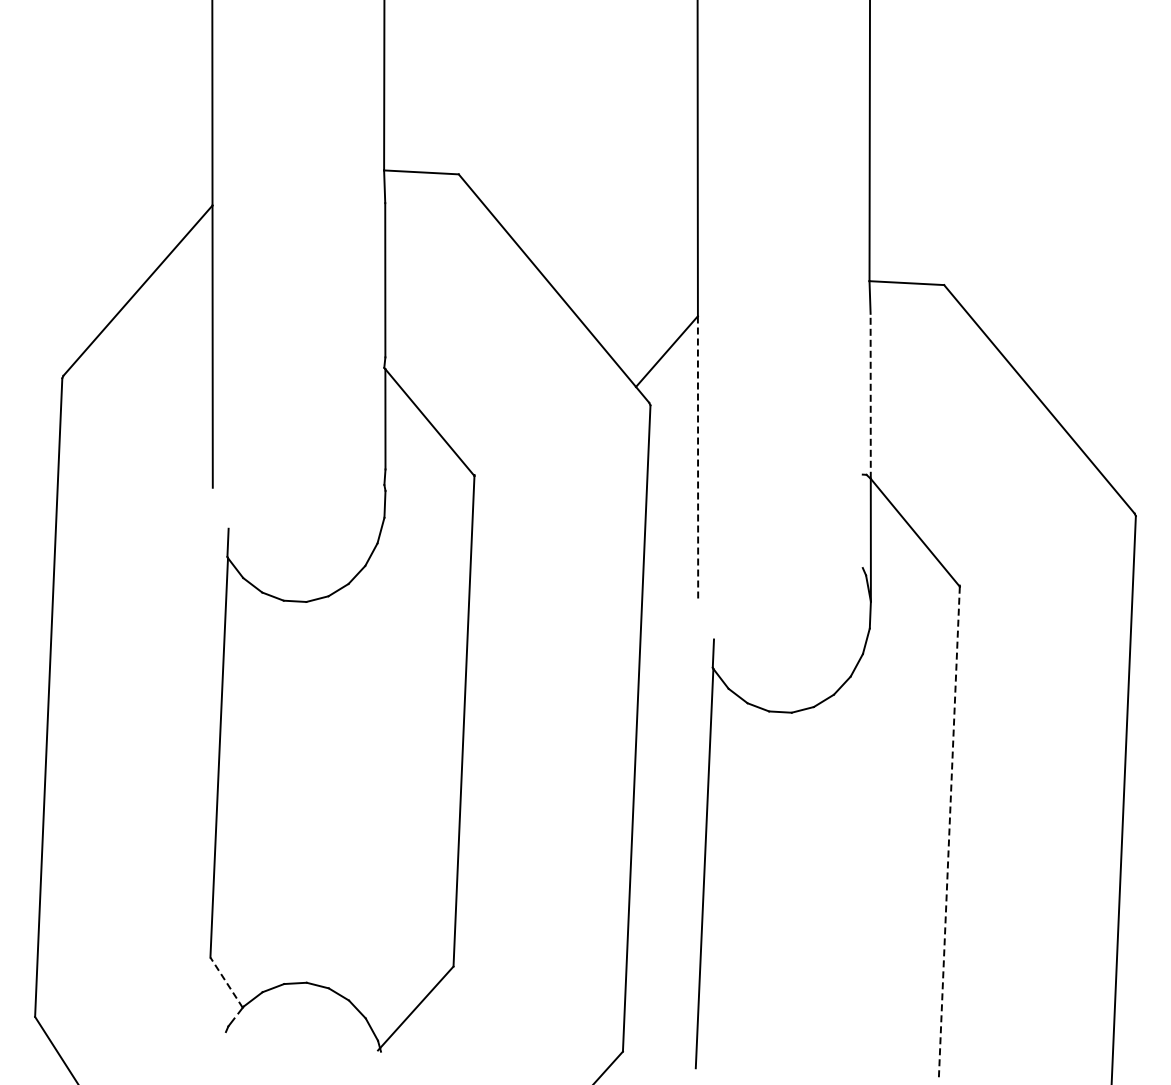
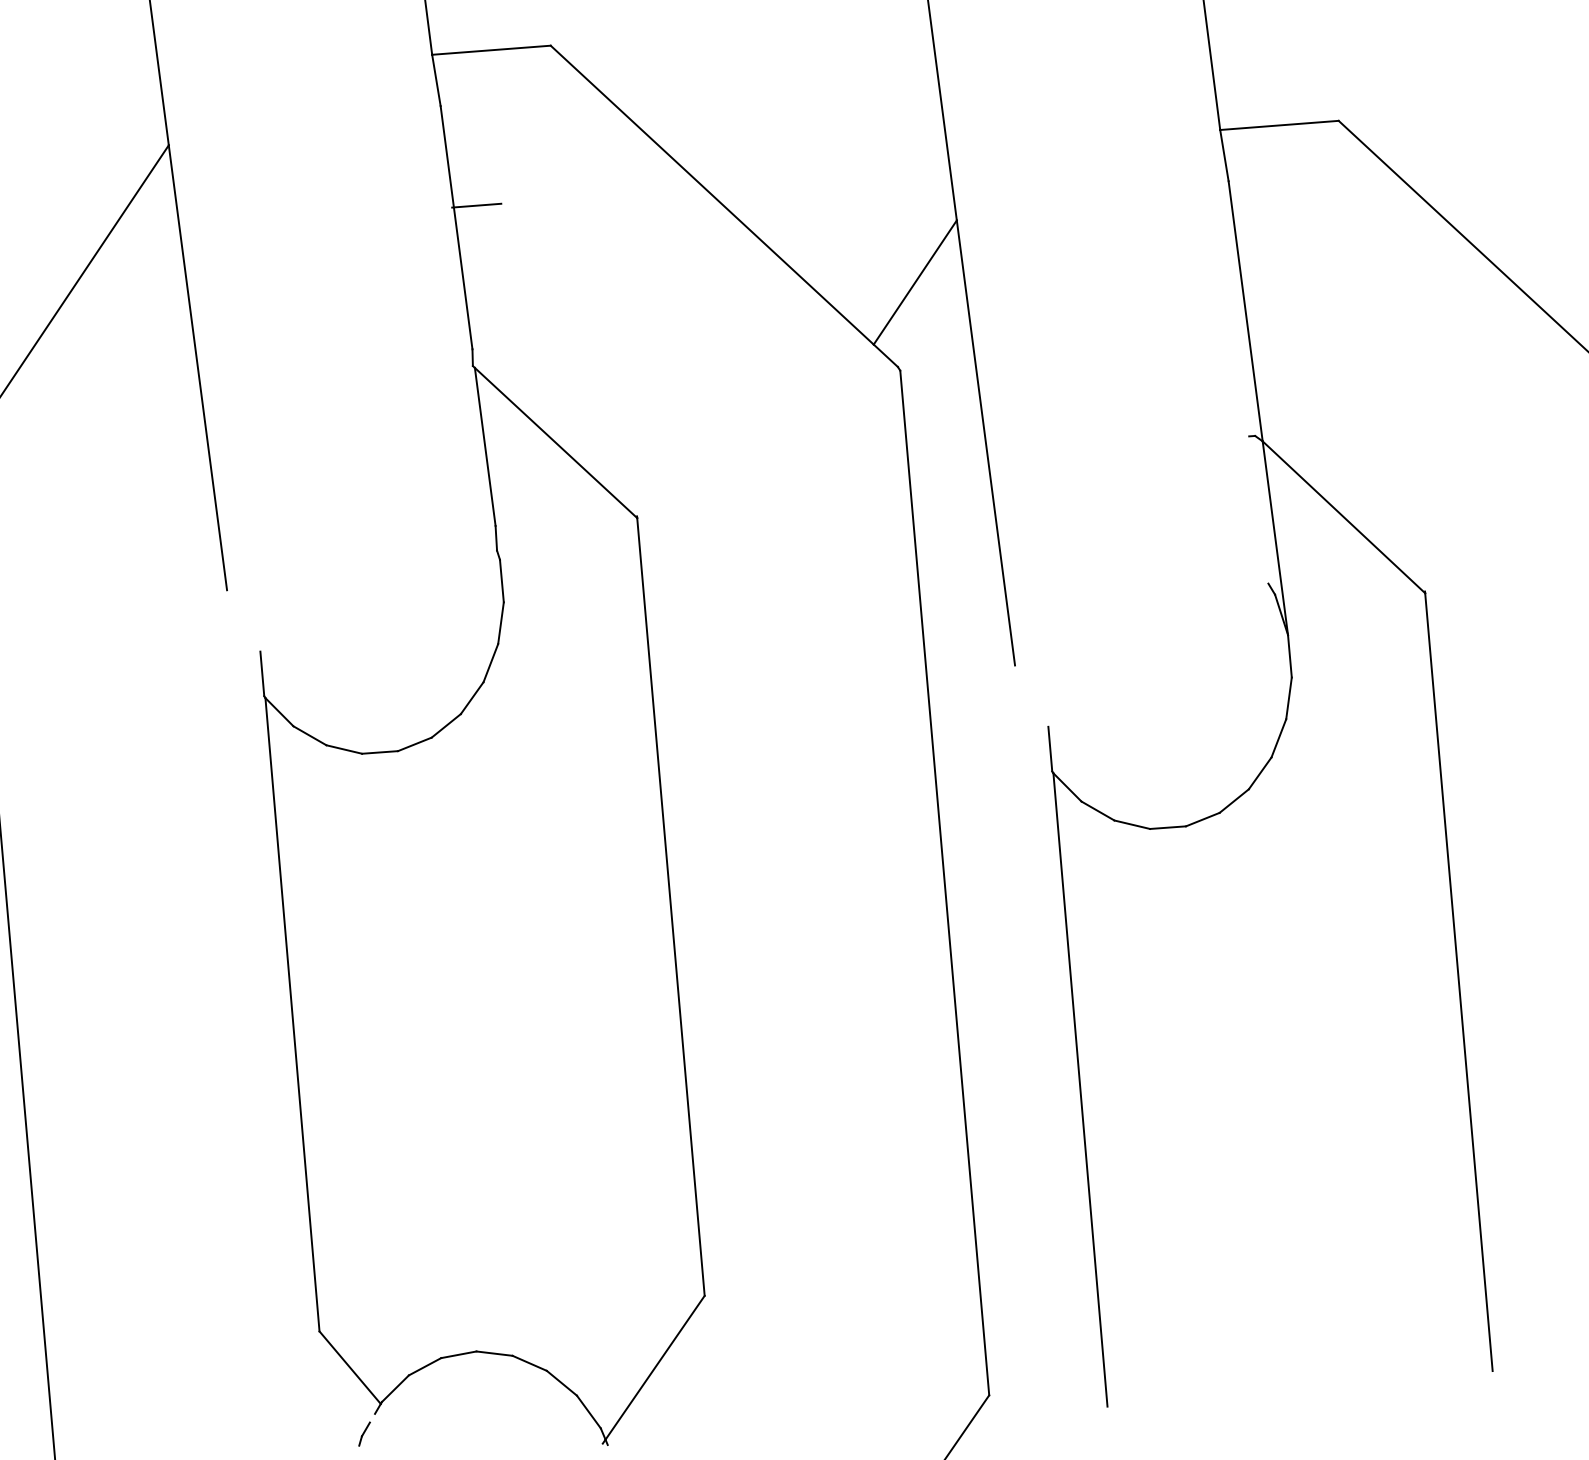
line: (399, 267) -> (476, 204), added
line: (870, 395) -> (1245, 310), dashed -> solid
line: (698, 456) -> (986, 441), dashed -> solid
line: (949, 831) -> (1459, 981), dashed -> solid
line: (226, 982) -> (349, 1367), dashed -> solid

